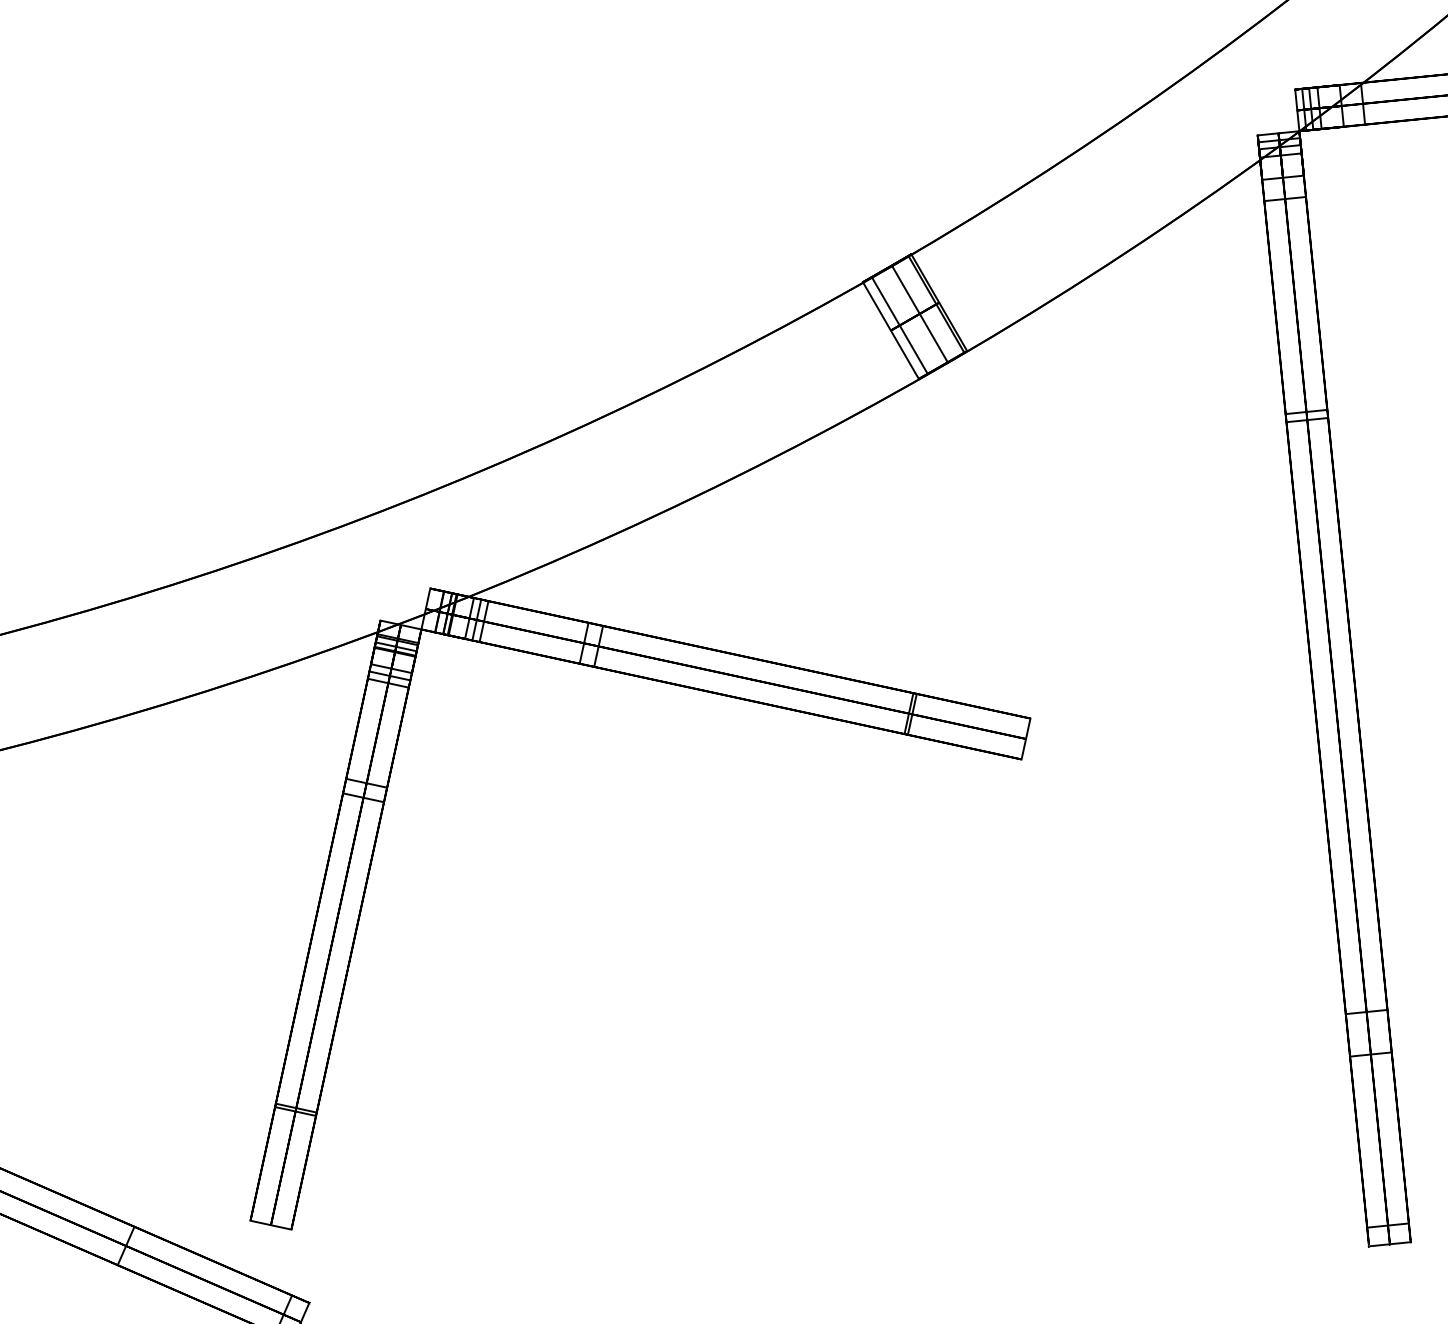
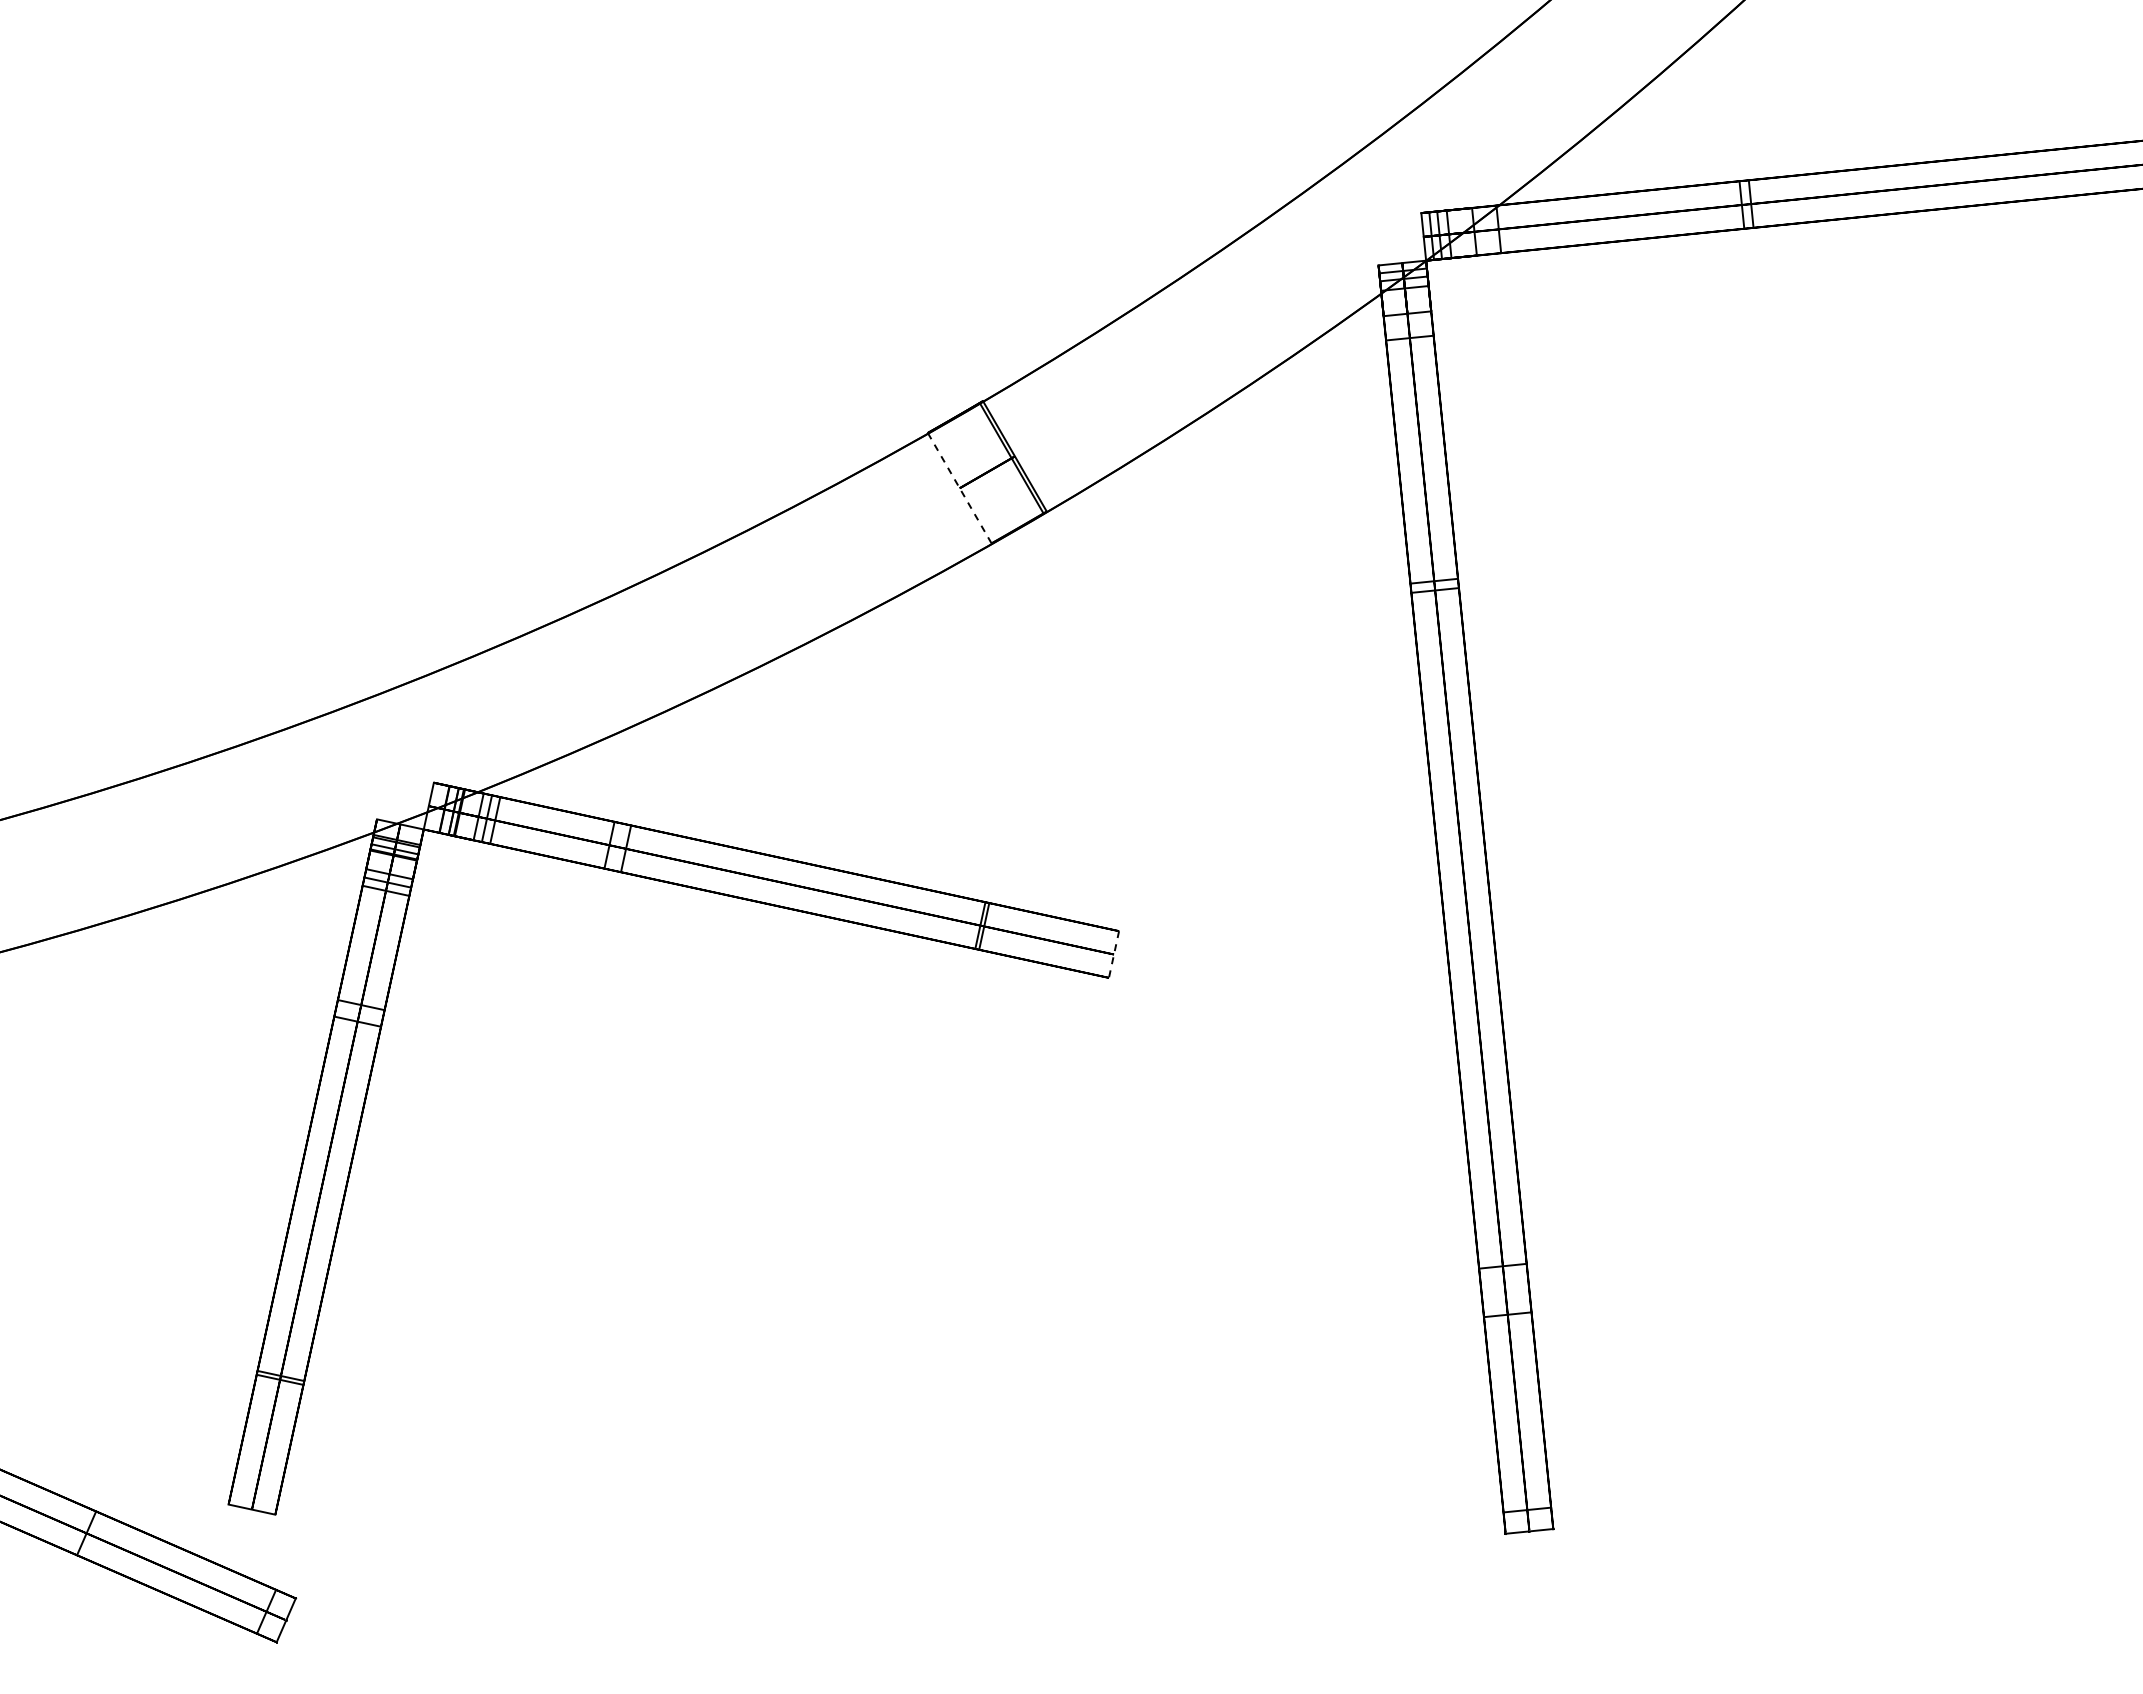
line: (919, 314) -> (992, 469), removed
line: (899, 325) -> (969, 482), removed
line: (890, 330) -> (959, 488), solid -> dashed
line: (1026, 738) -> (1114, 954), solid -> dashed

